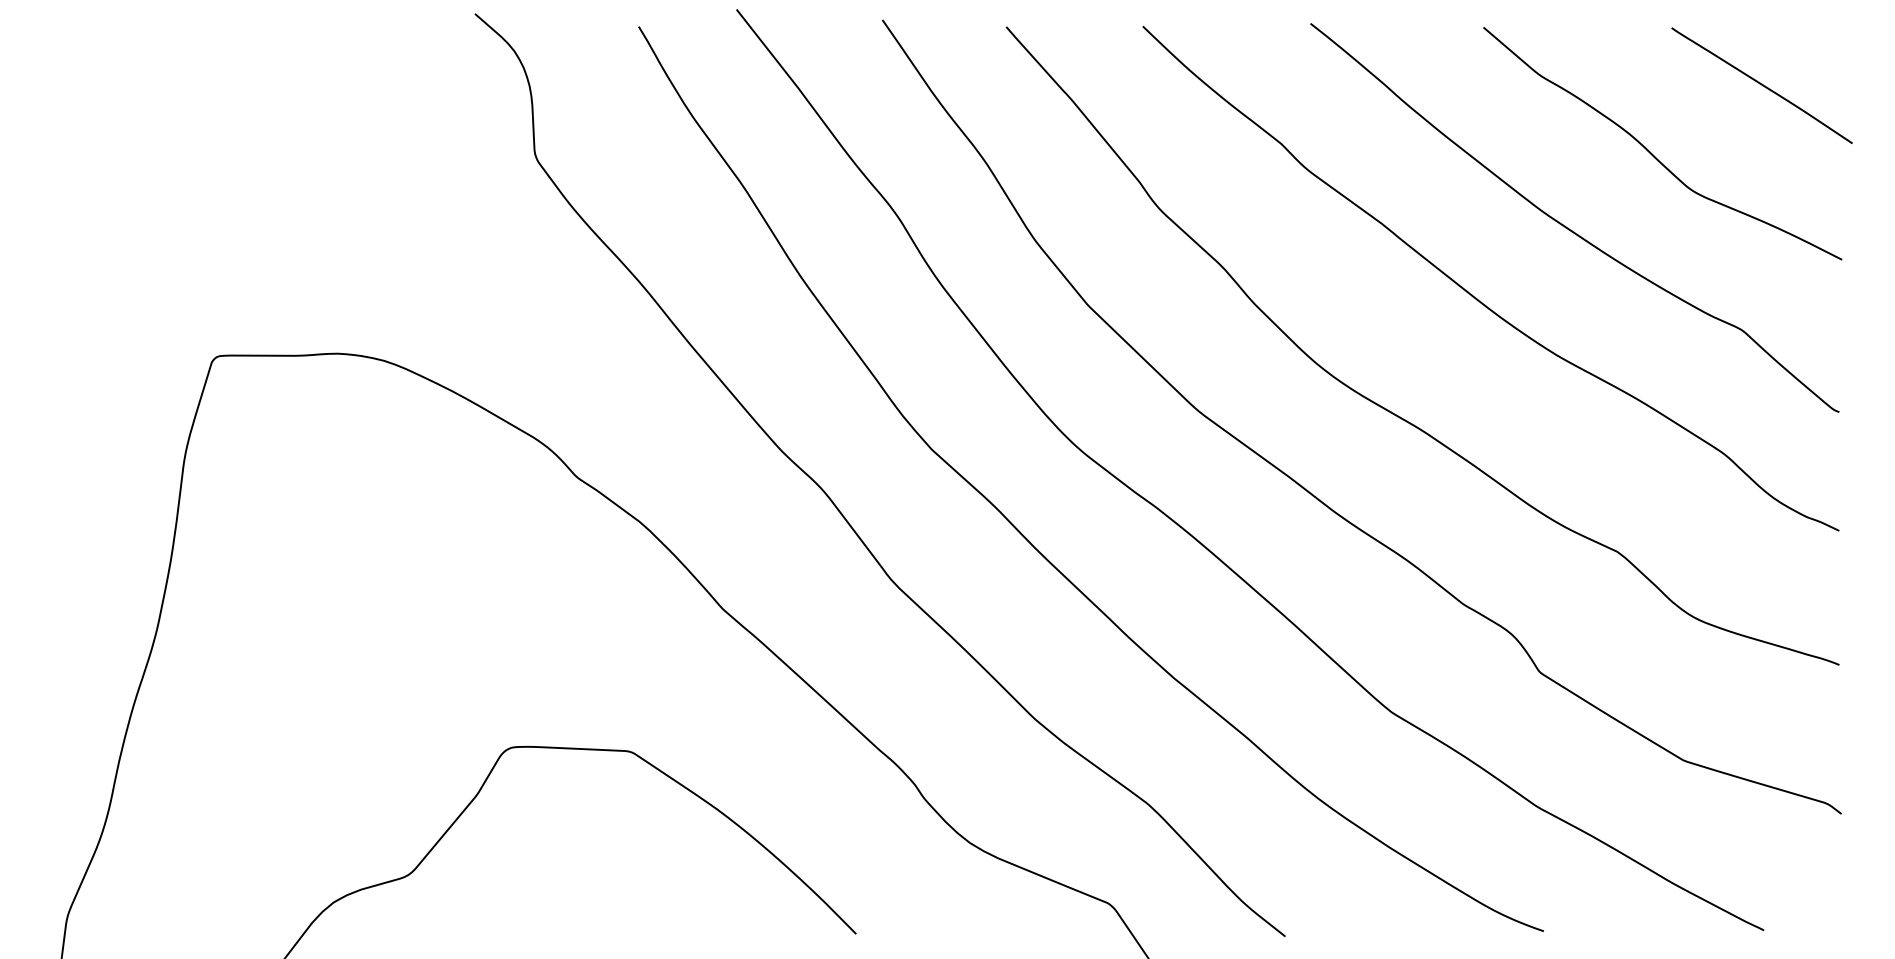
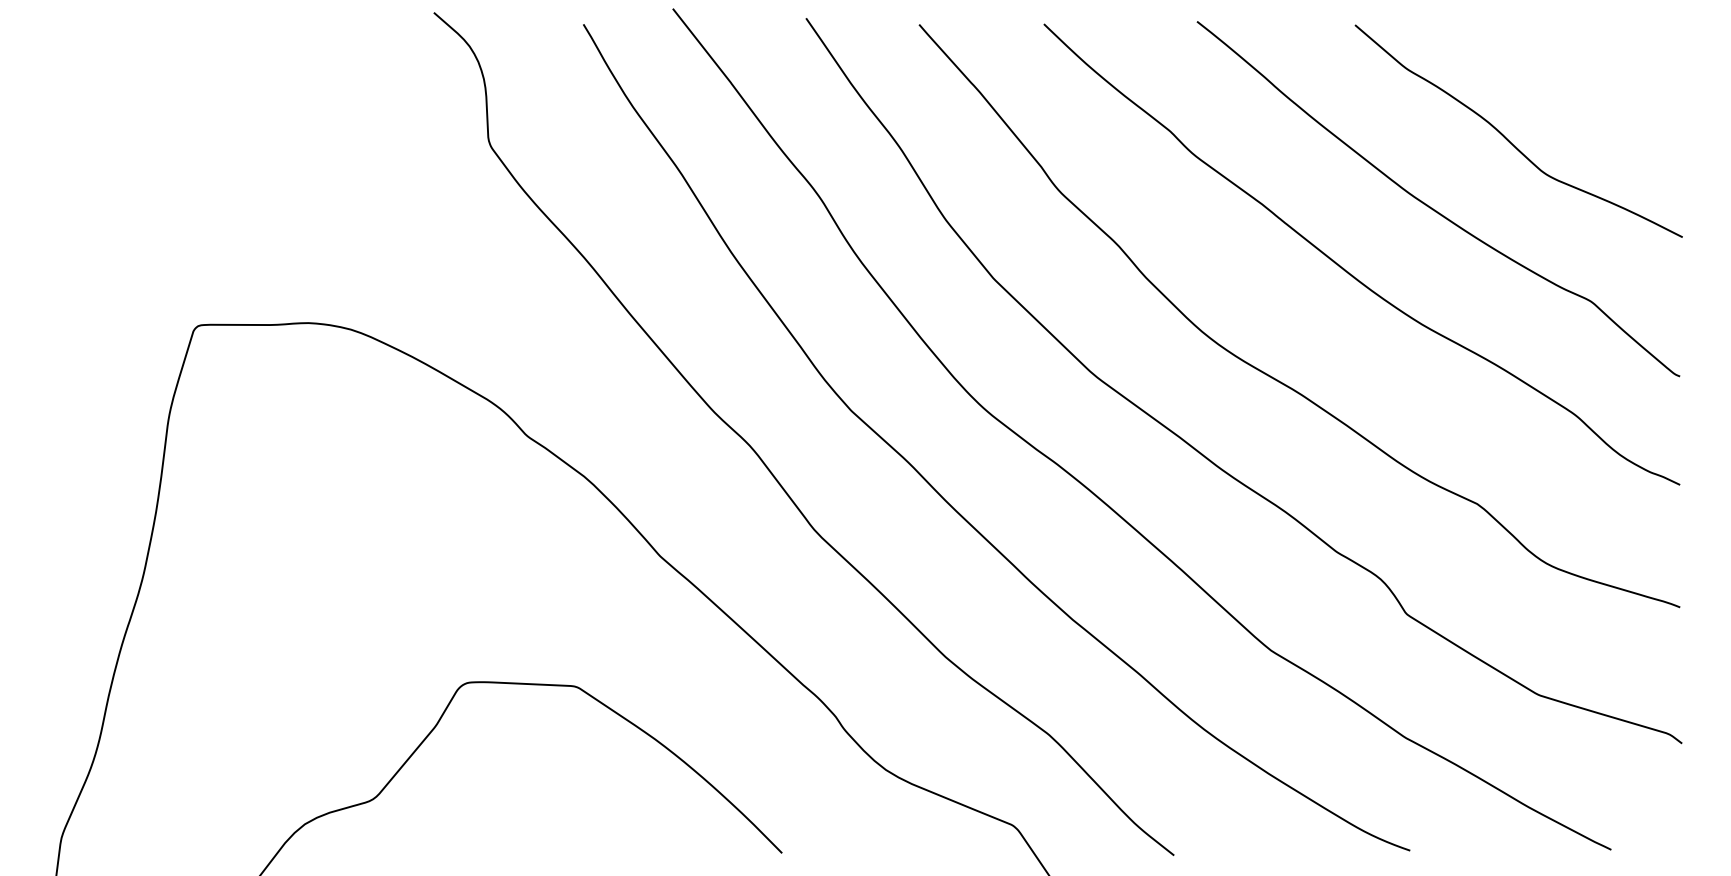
curve: (1762, 85) -> (1609, 78), removed

